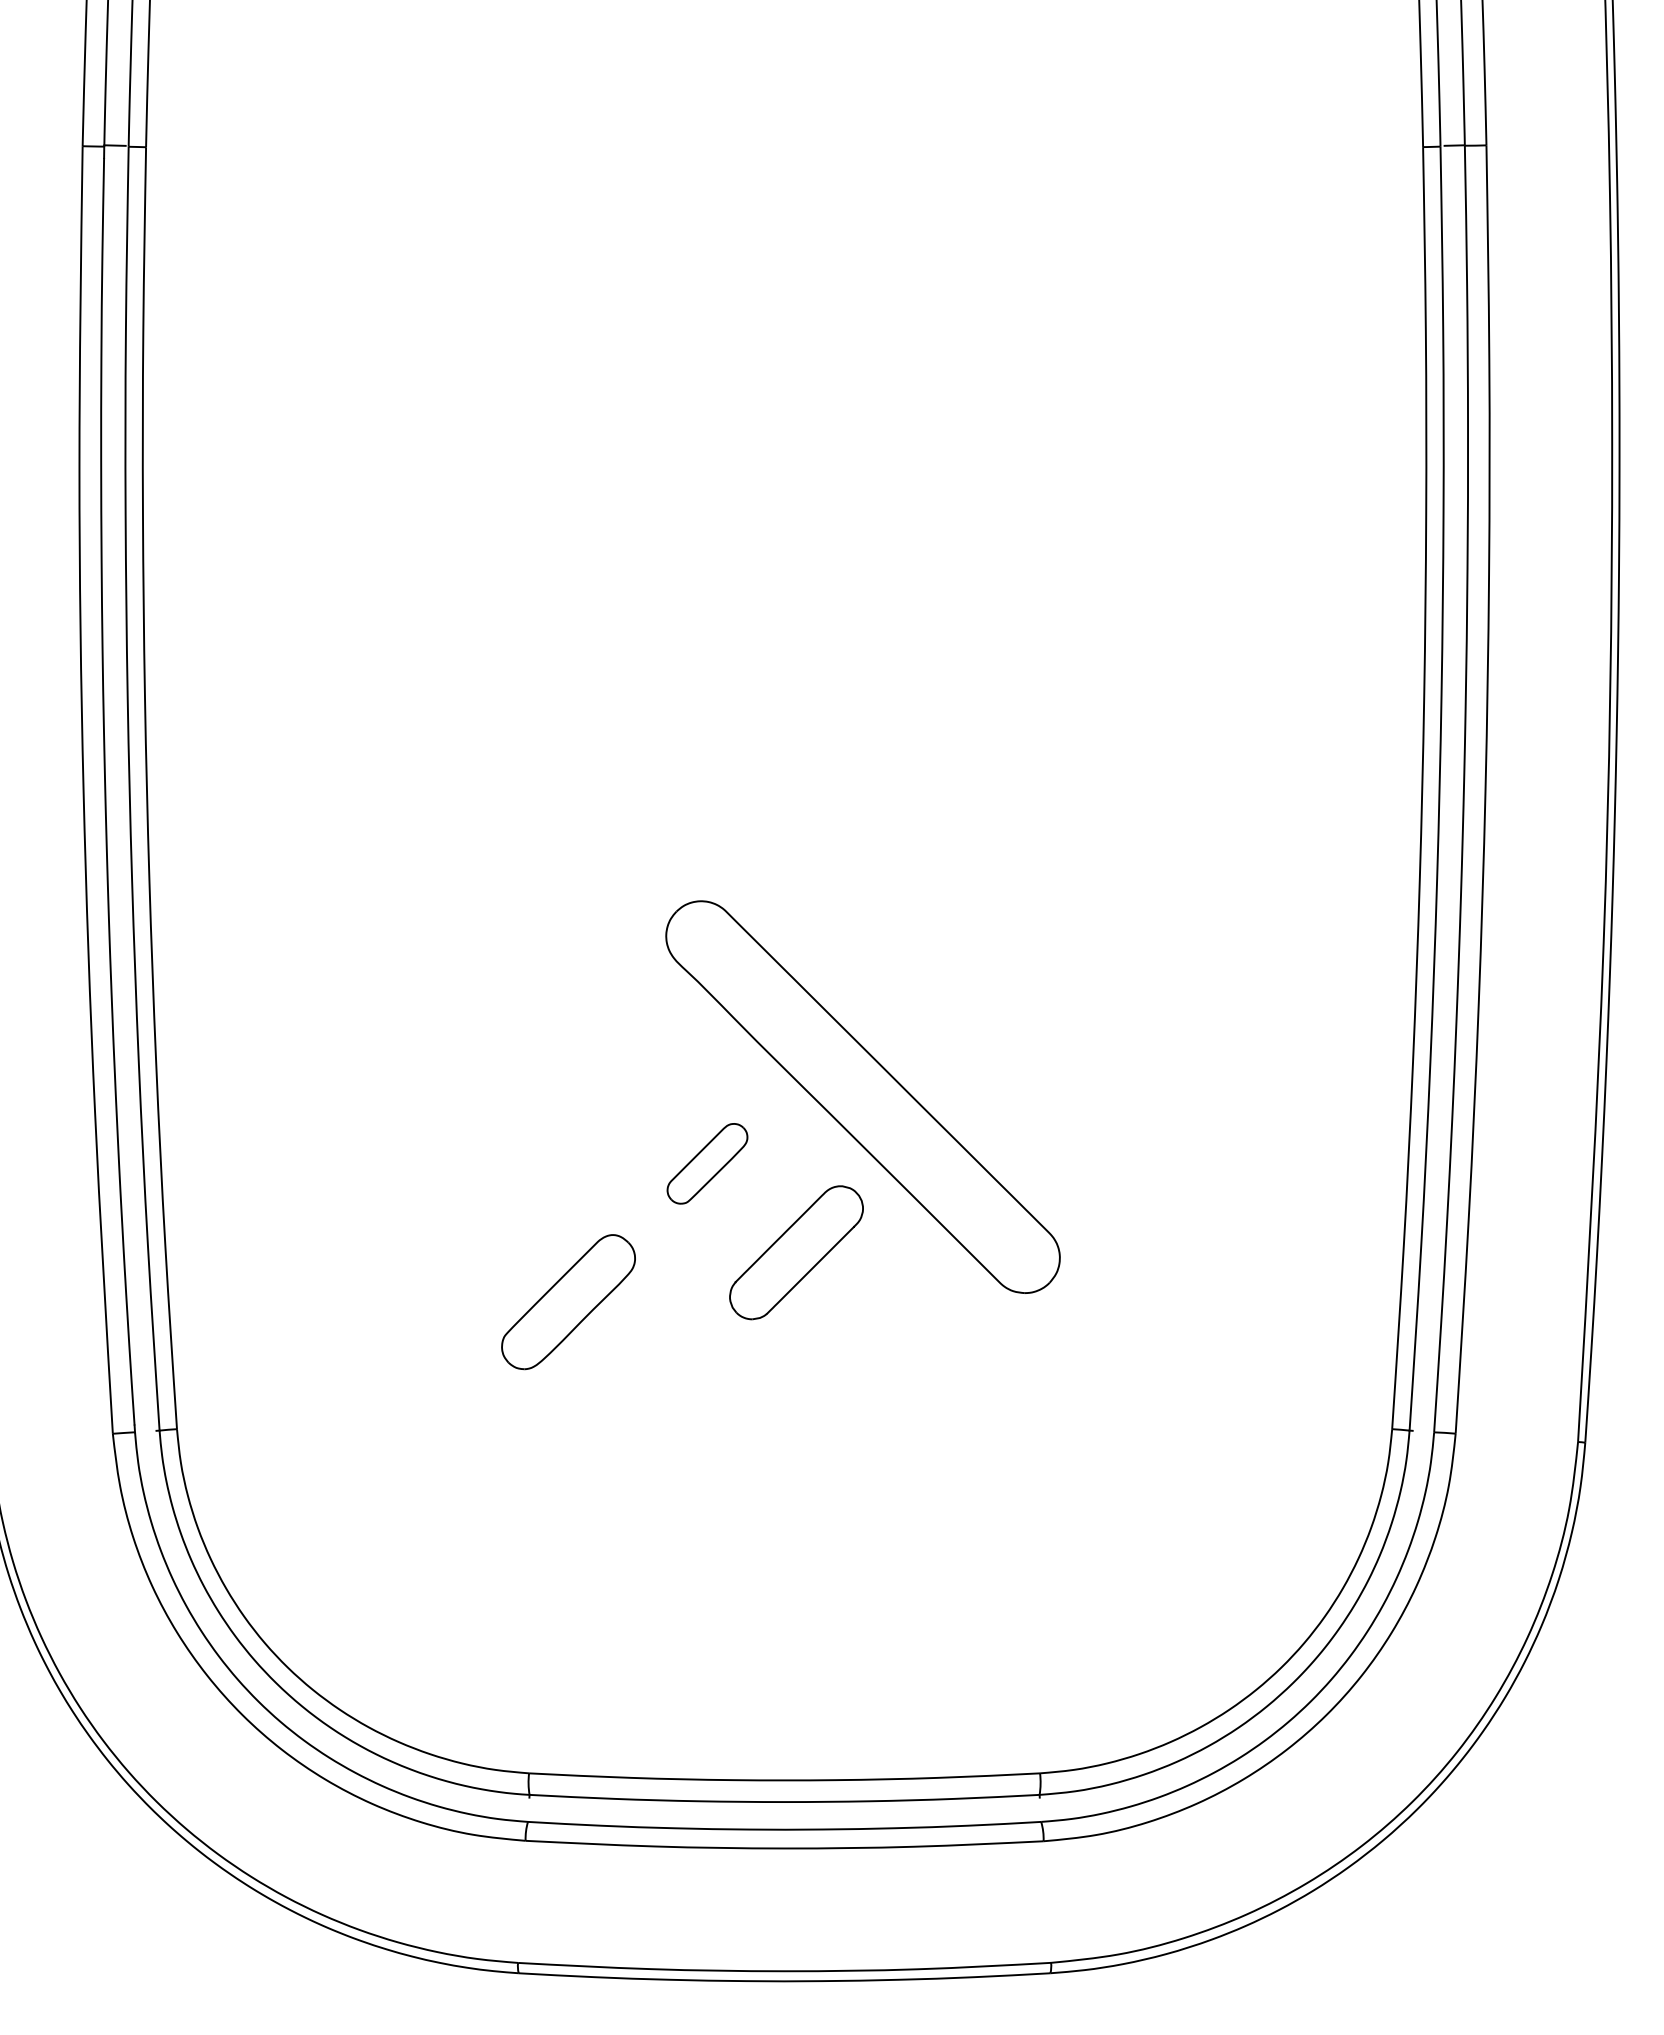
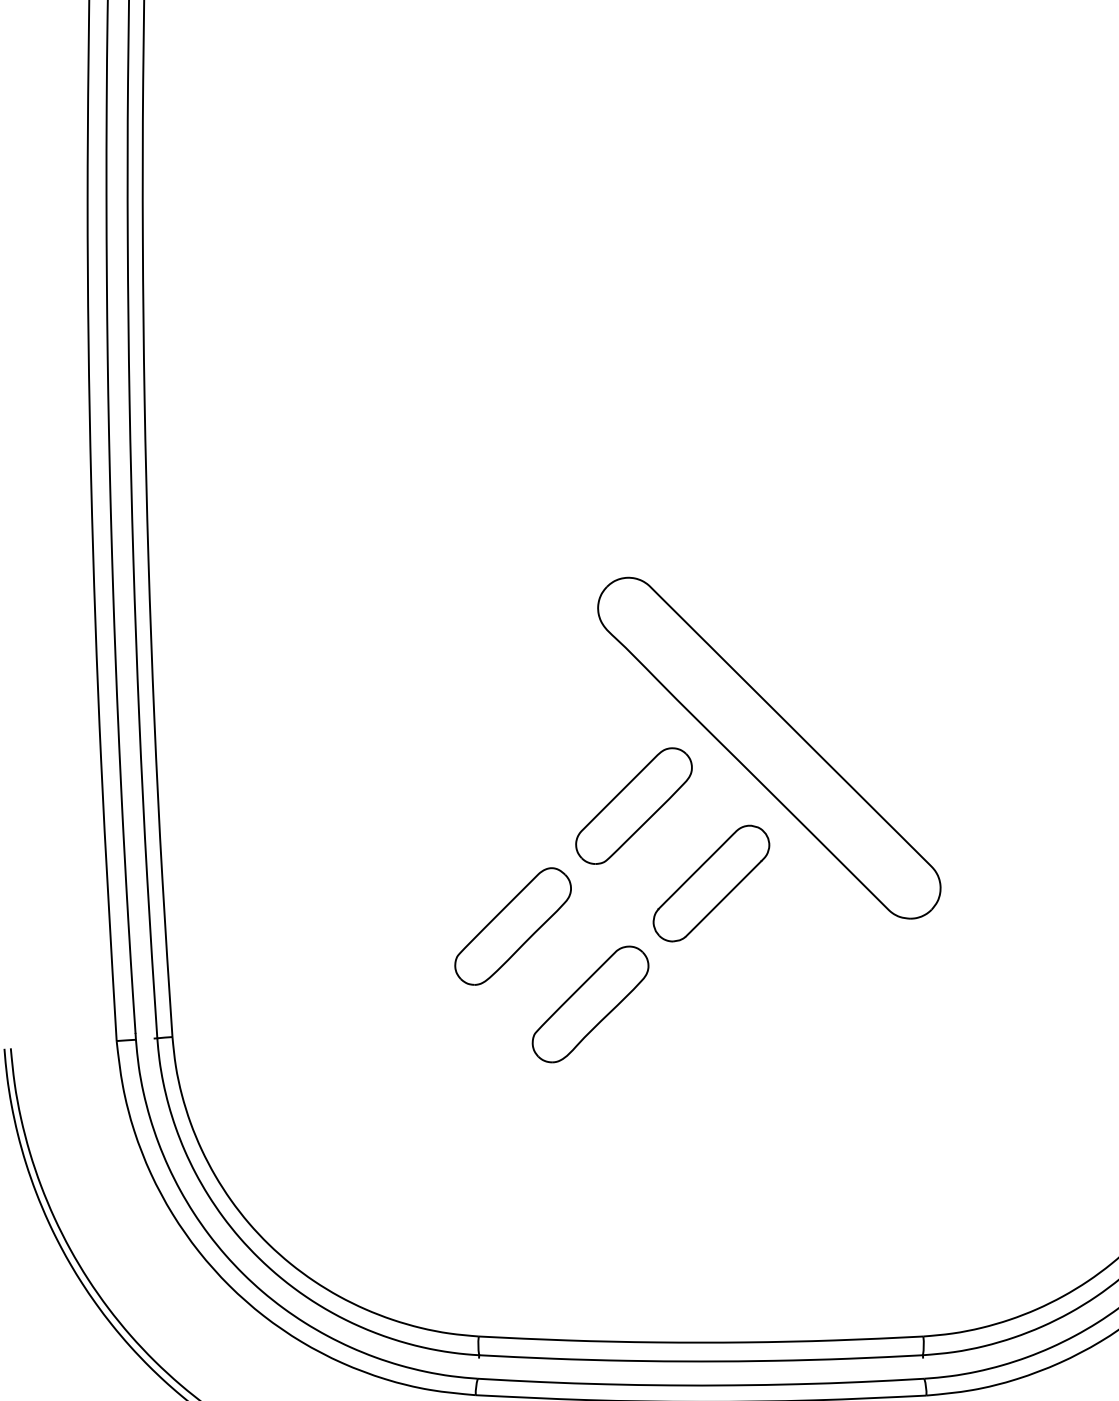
part: (707, 1163) -> (634, 805), size x1.67
part: (657, 1391) -> (590, 1004), added

